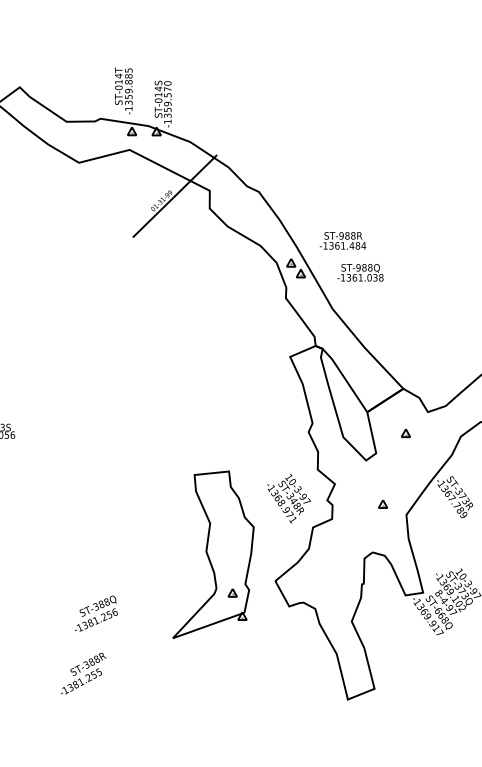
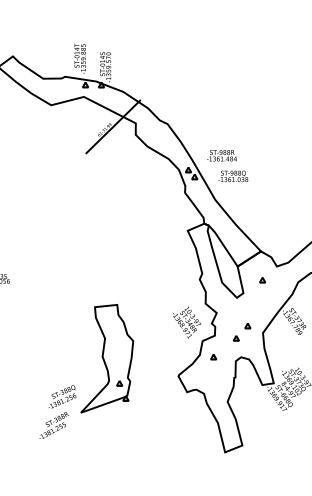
part: (363, 523) -> (235, 338), added
part: (329, 552) -> (213, 357), added
part: (213, 554) -> (107, 358), moved
text: (82, 673) -> (53, 425), moved

